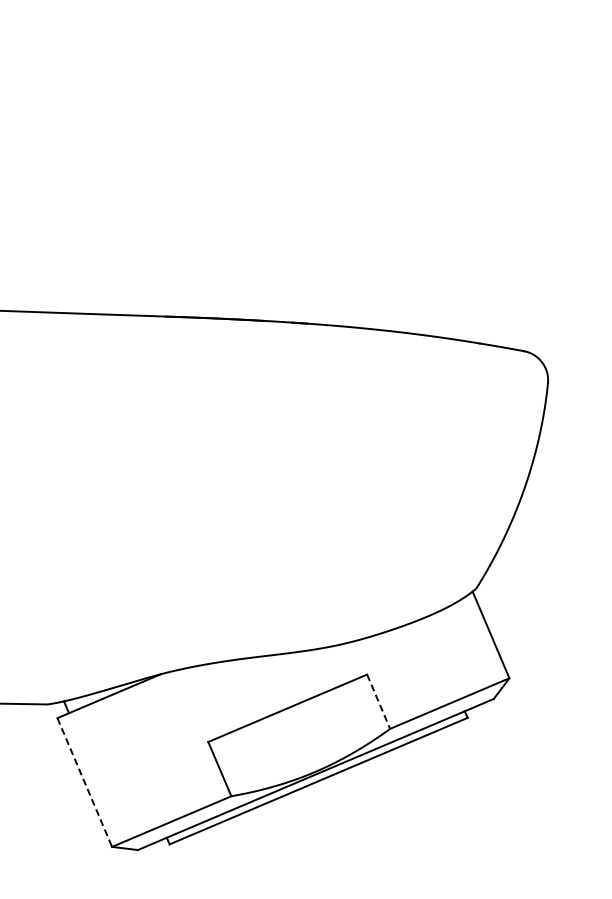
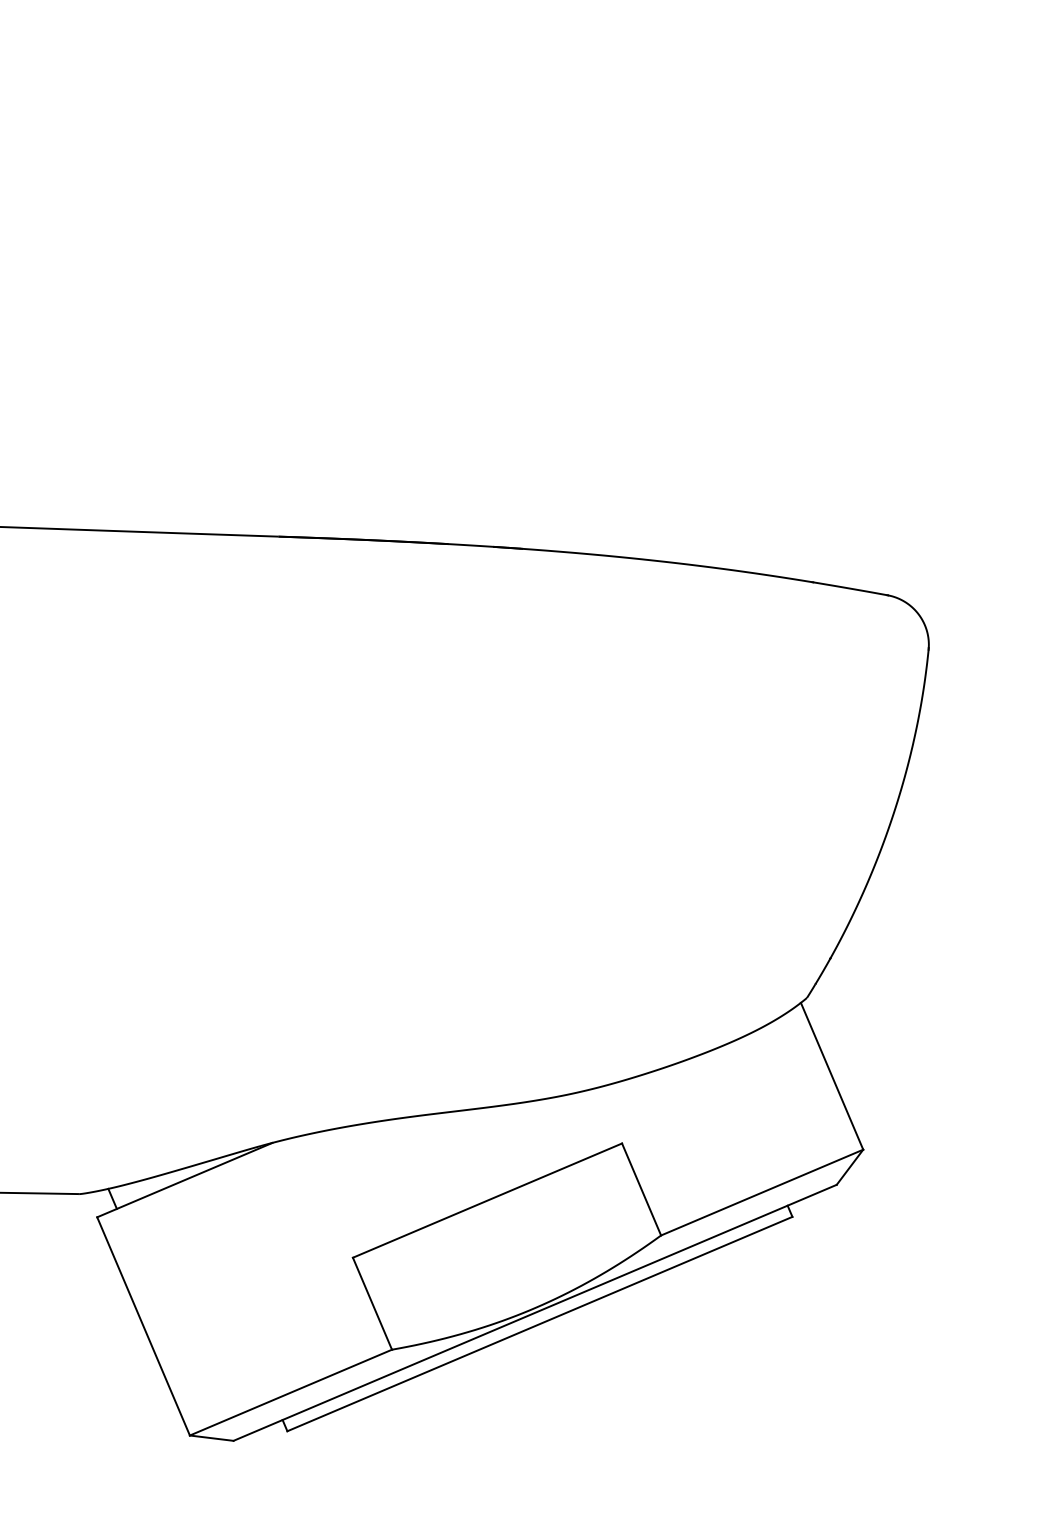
line: (378, 702) -> (641, 1190), dashed -> solid
line: (84, 782) -> (143, 1326), dashed -> solid

